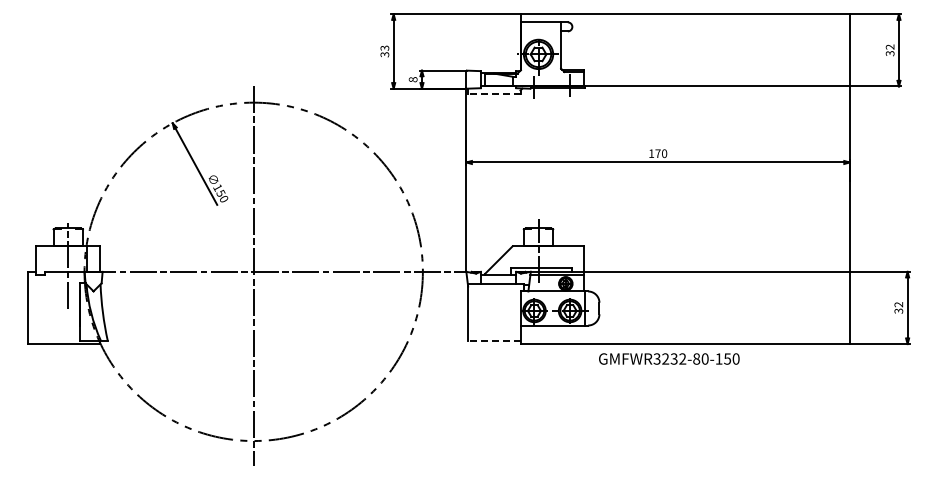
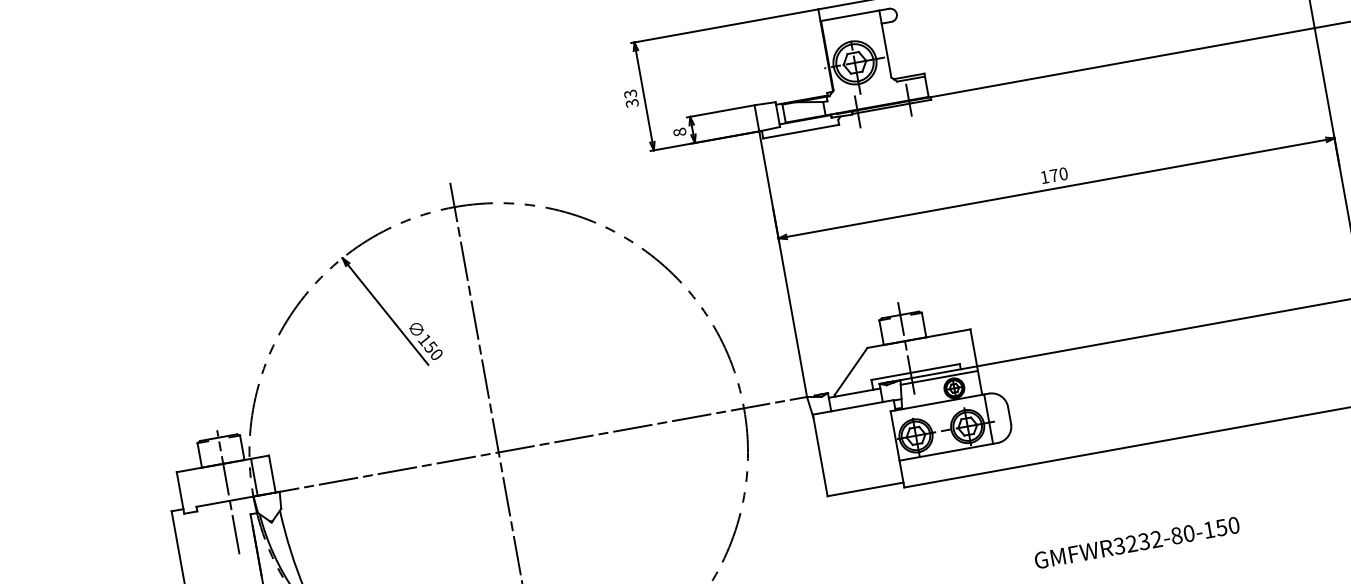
line: (493, 93) -> (799, 131), dashed -> solid
line: (493, 340) -> (864, 489), dashed -> solid
text: (669, 358) -> (1137, 542), moved

